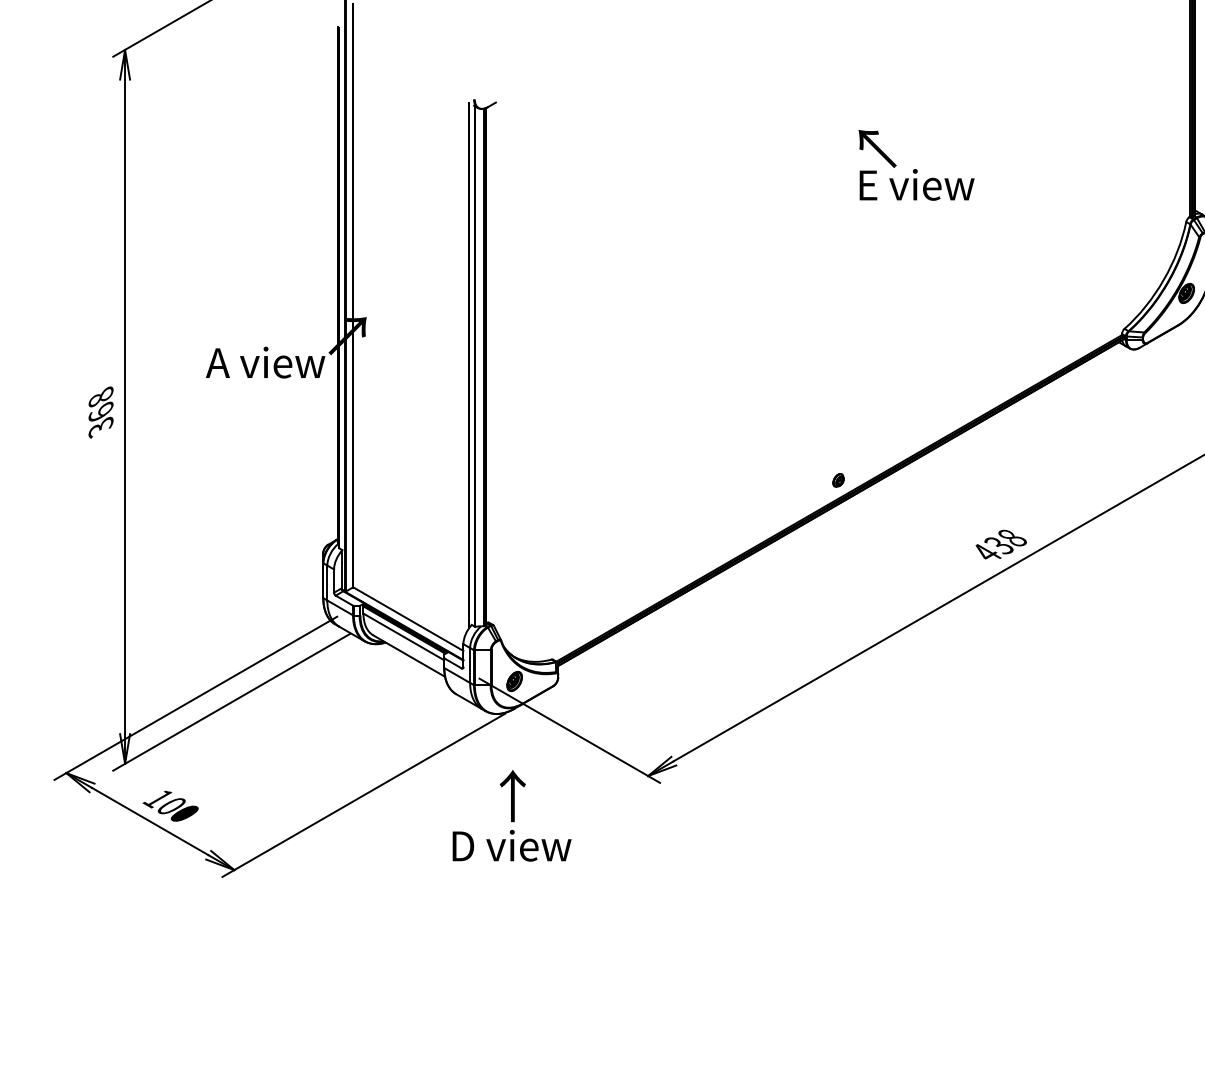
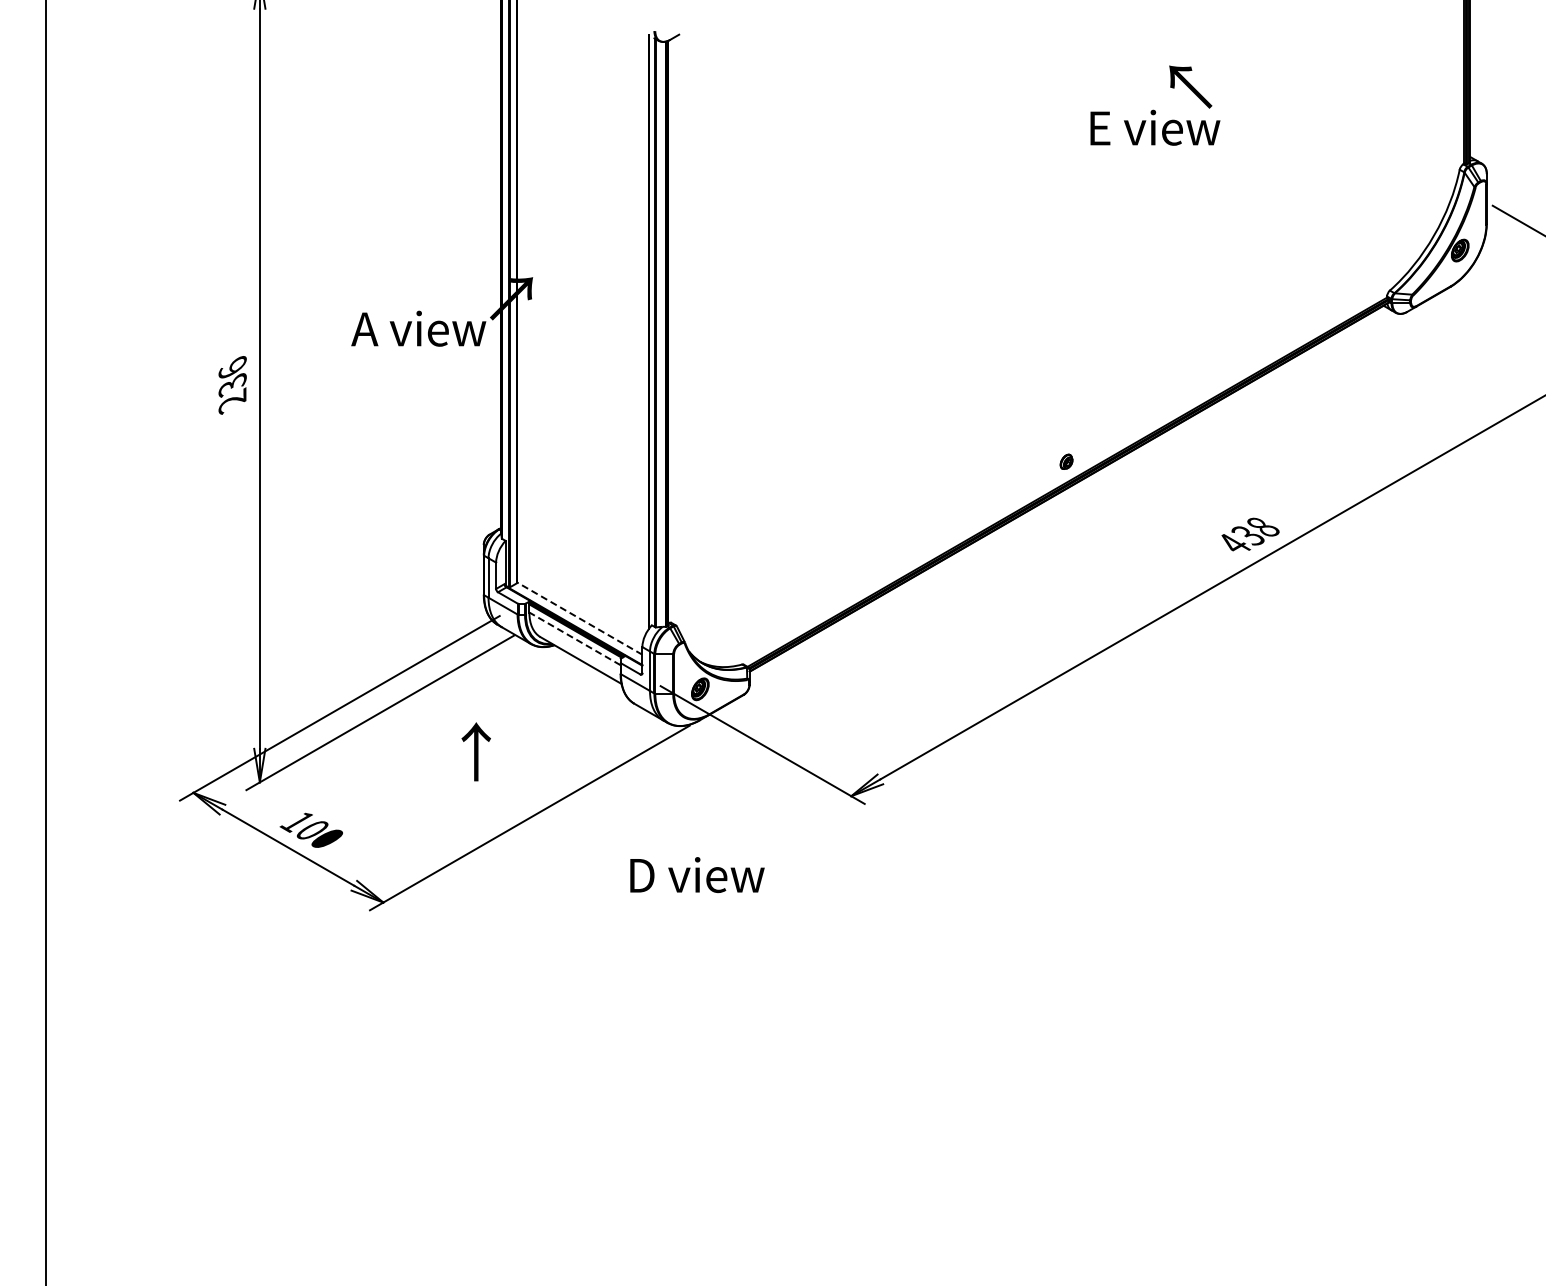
text: (877, 148) -> (1190, 86), moved
text: (100, 411) -> (232, 384), 368 -> 236
line: (407, 618) -> (579, 618), solid -> dashed
line: (403, 636) -> (574, 638), solid -> dashed
text: (512, 795) -> (475, 751), moved

